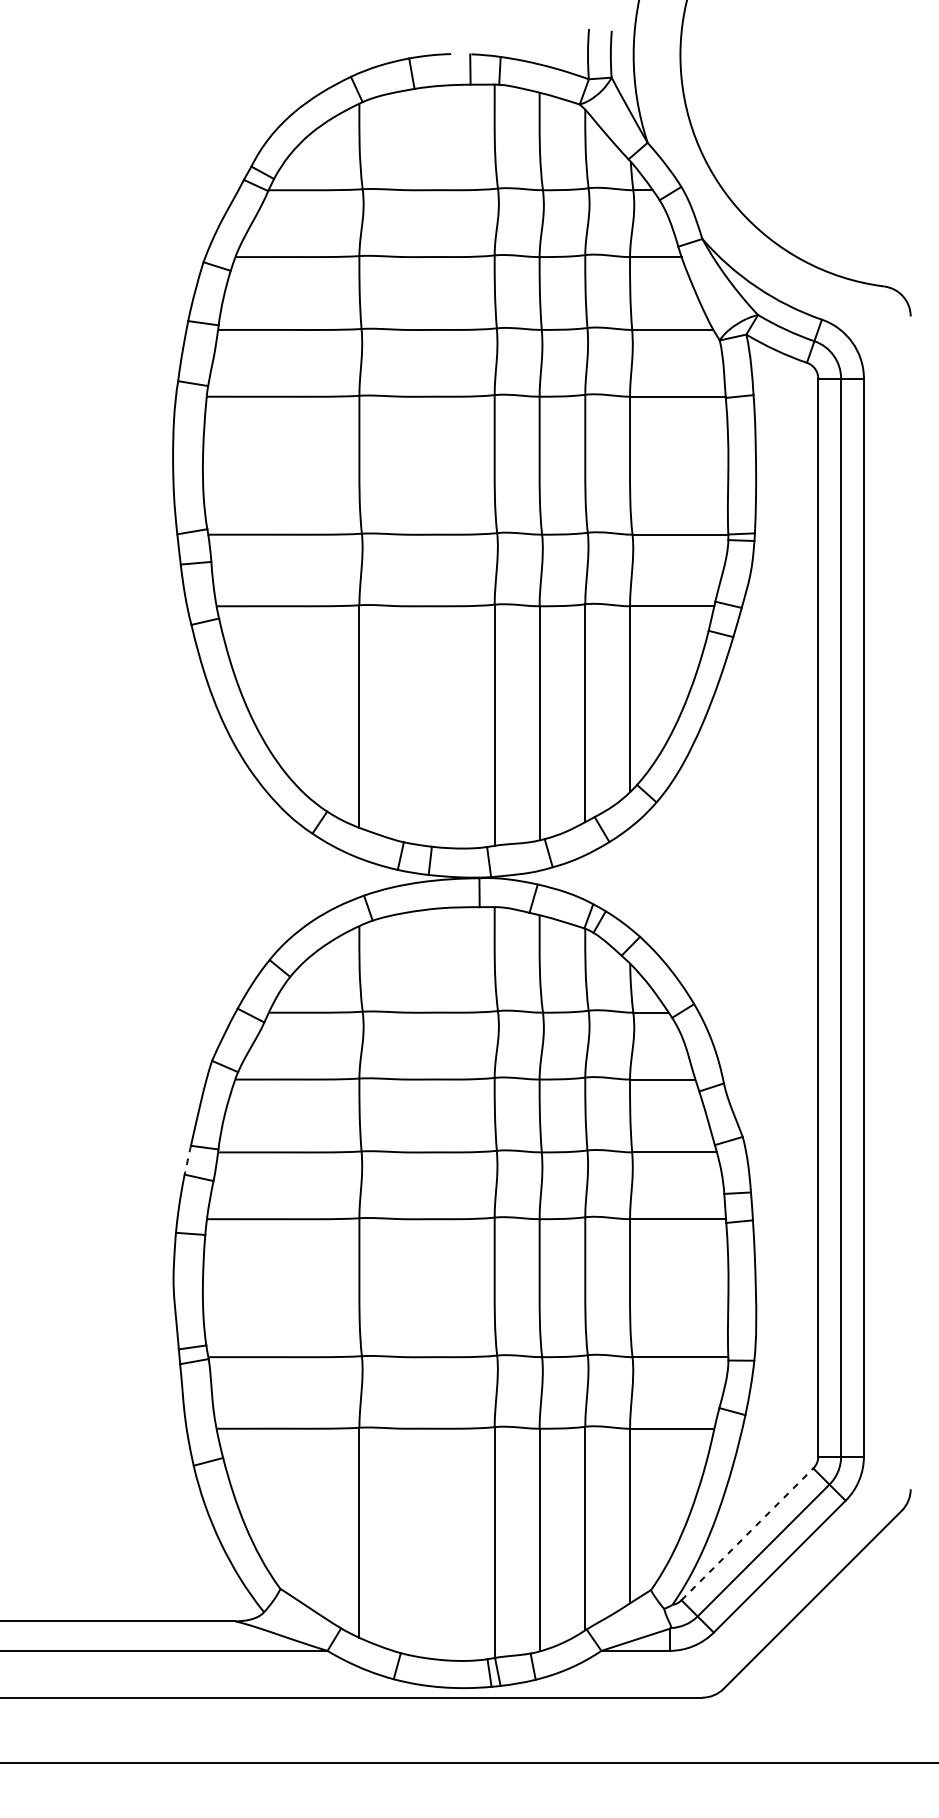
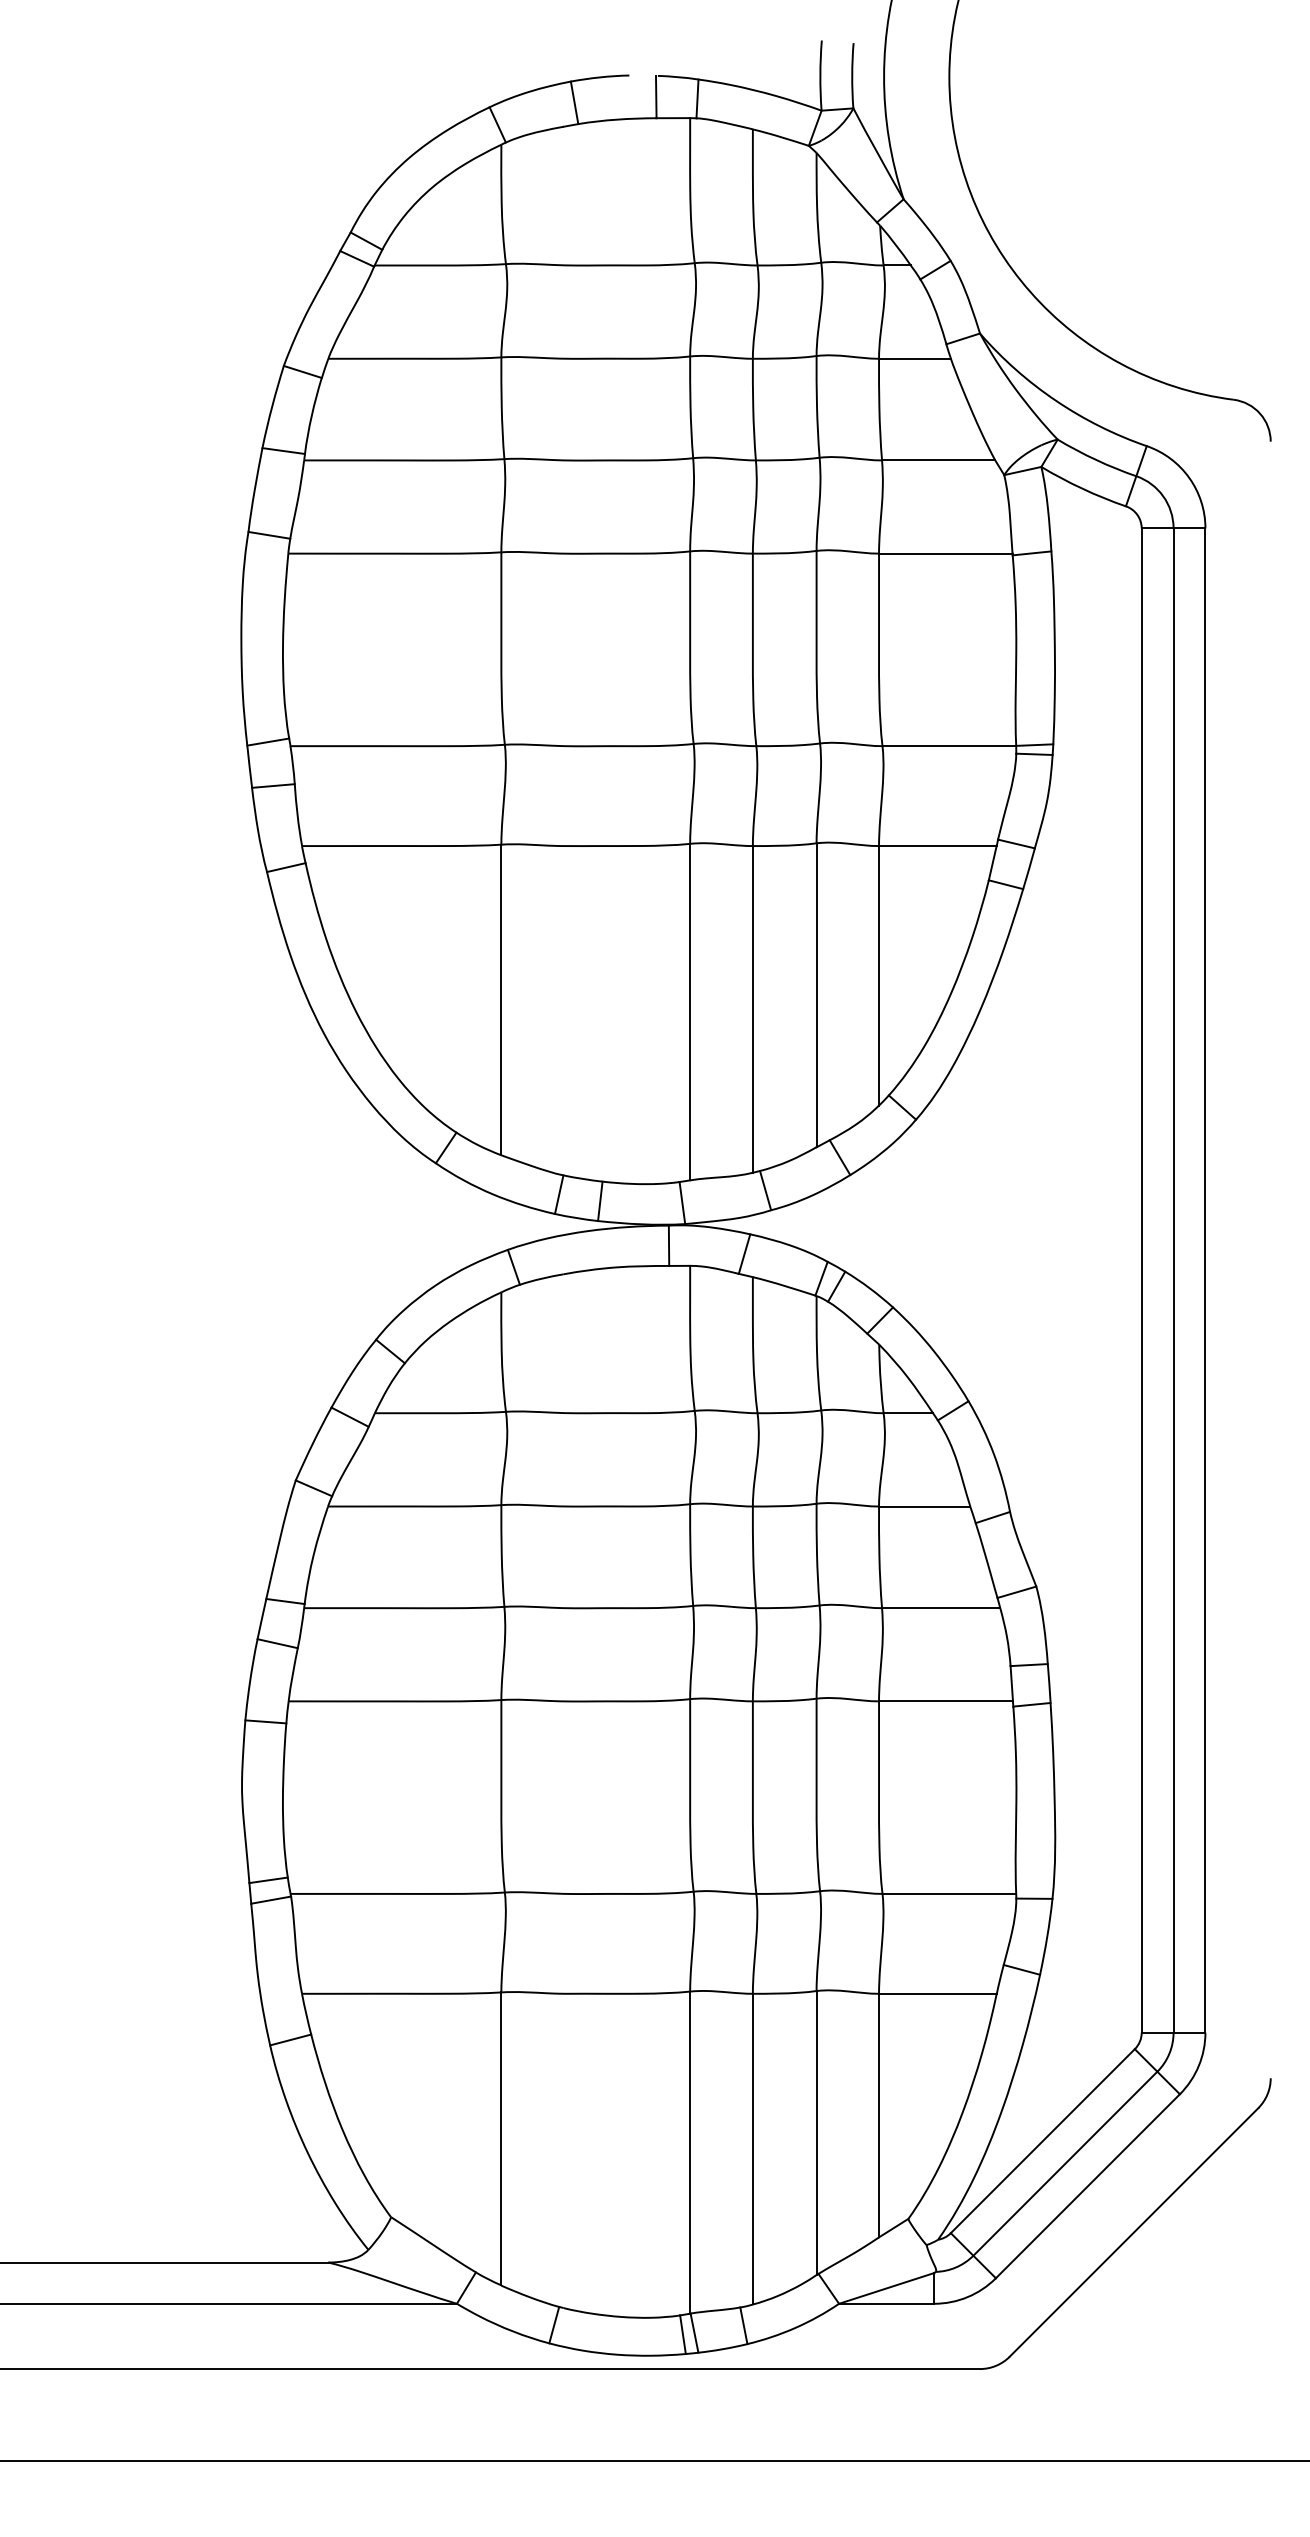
arc: (187, 1160) -> (261, 1619), dashed -> solid
line: (747, 1533) -> (1043, 2140), dashed -> solid

